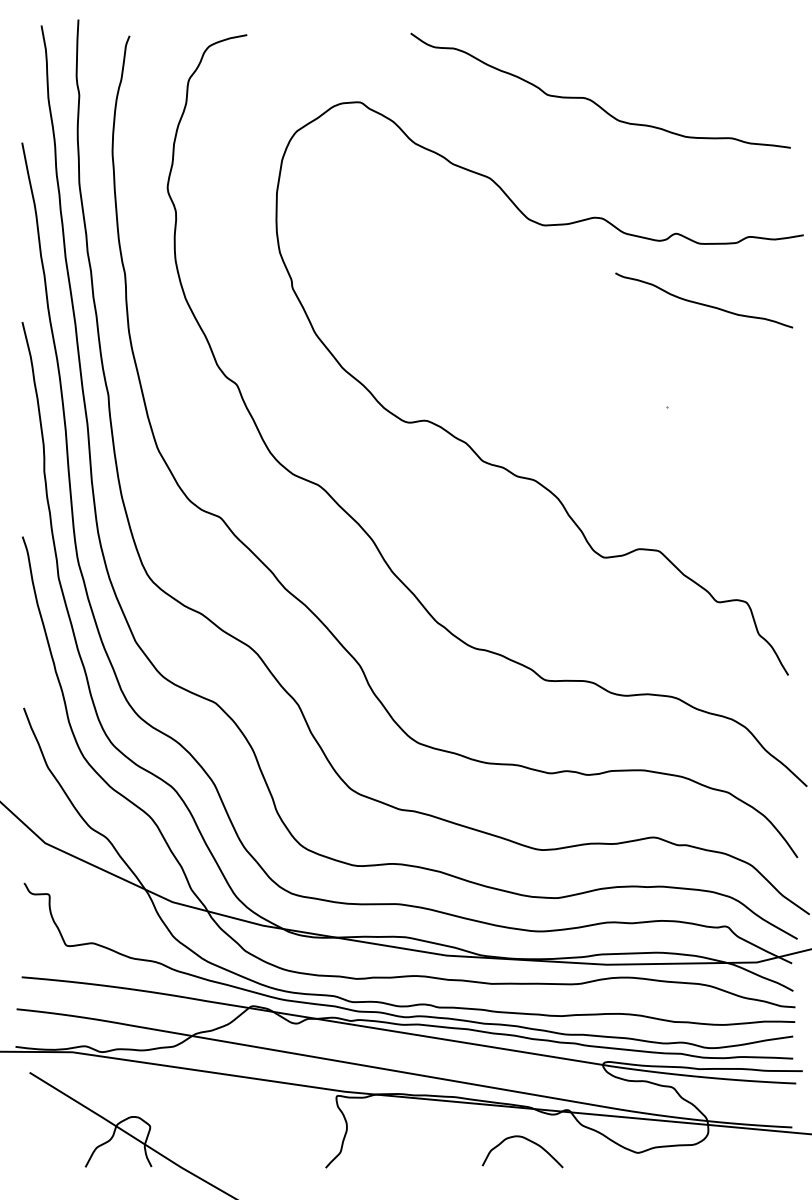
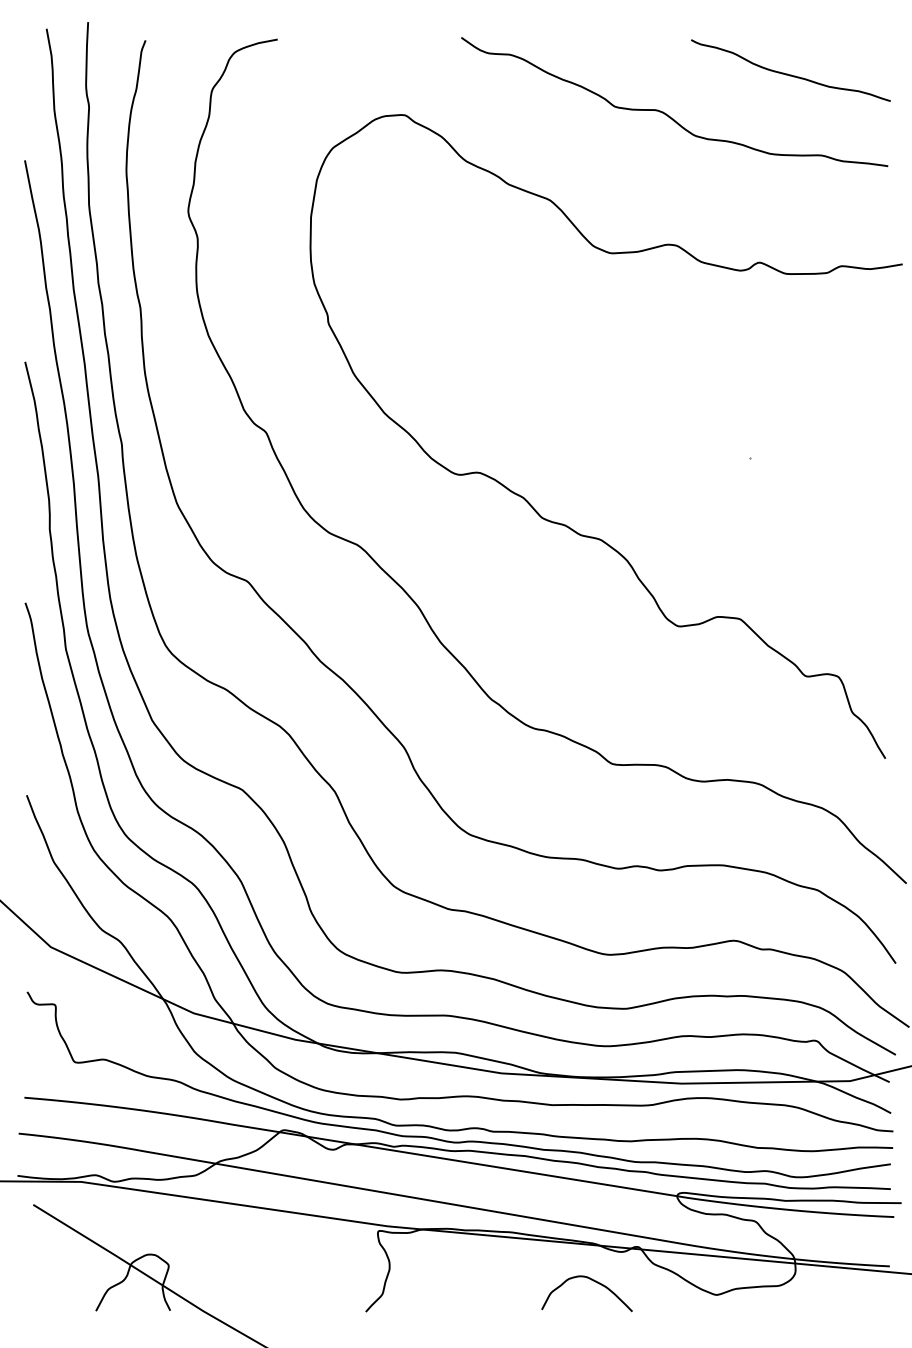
curve: (703, 303) -> (790, 74), moved

